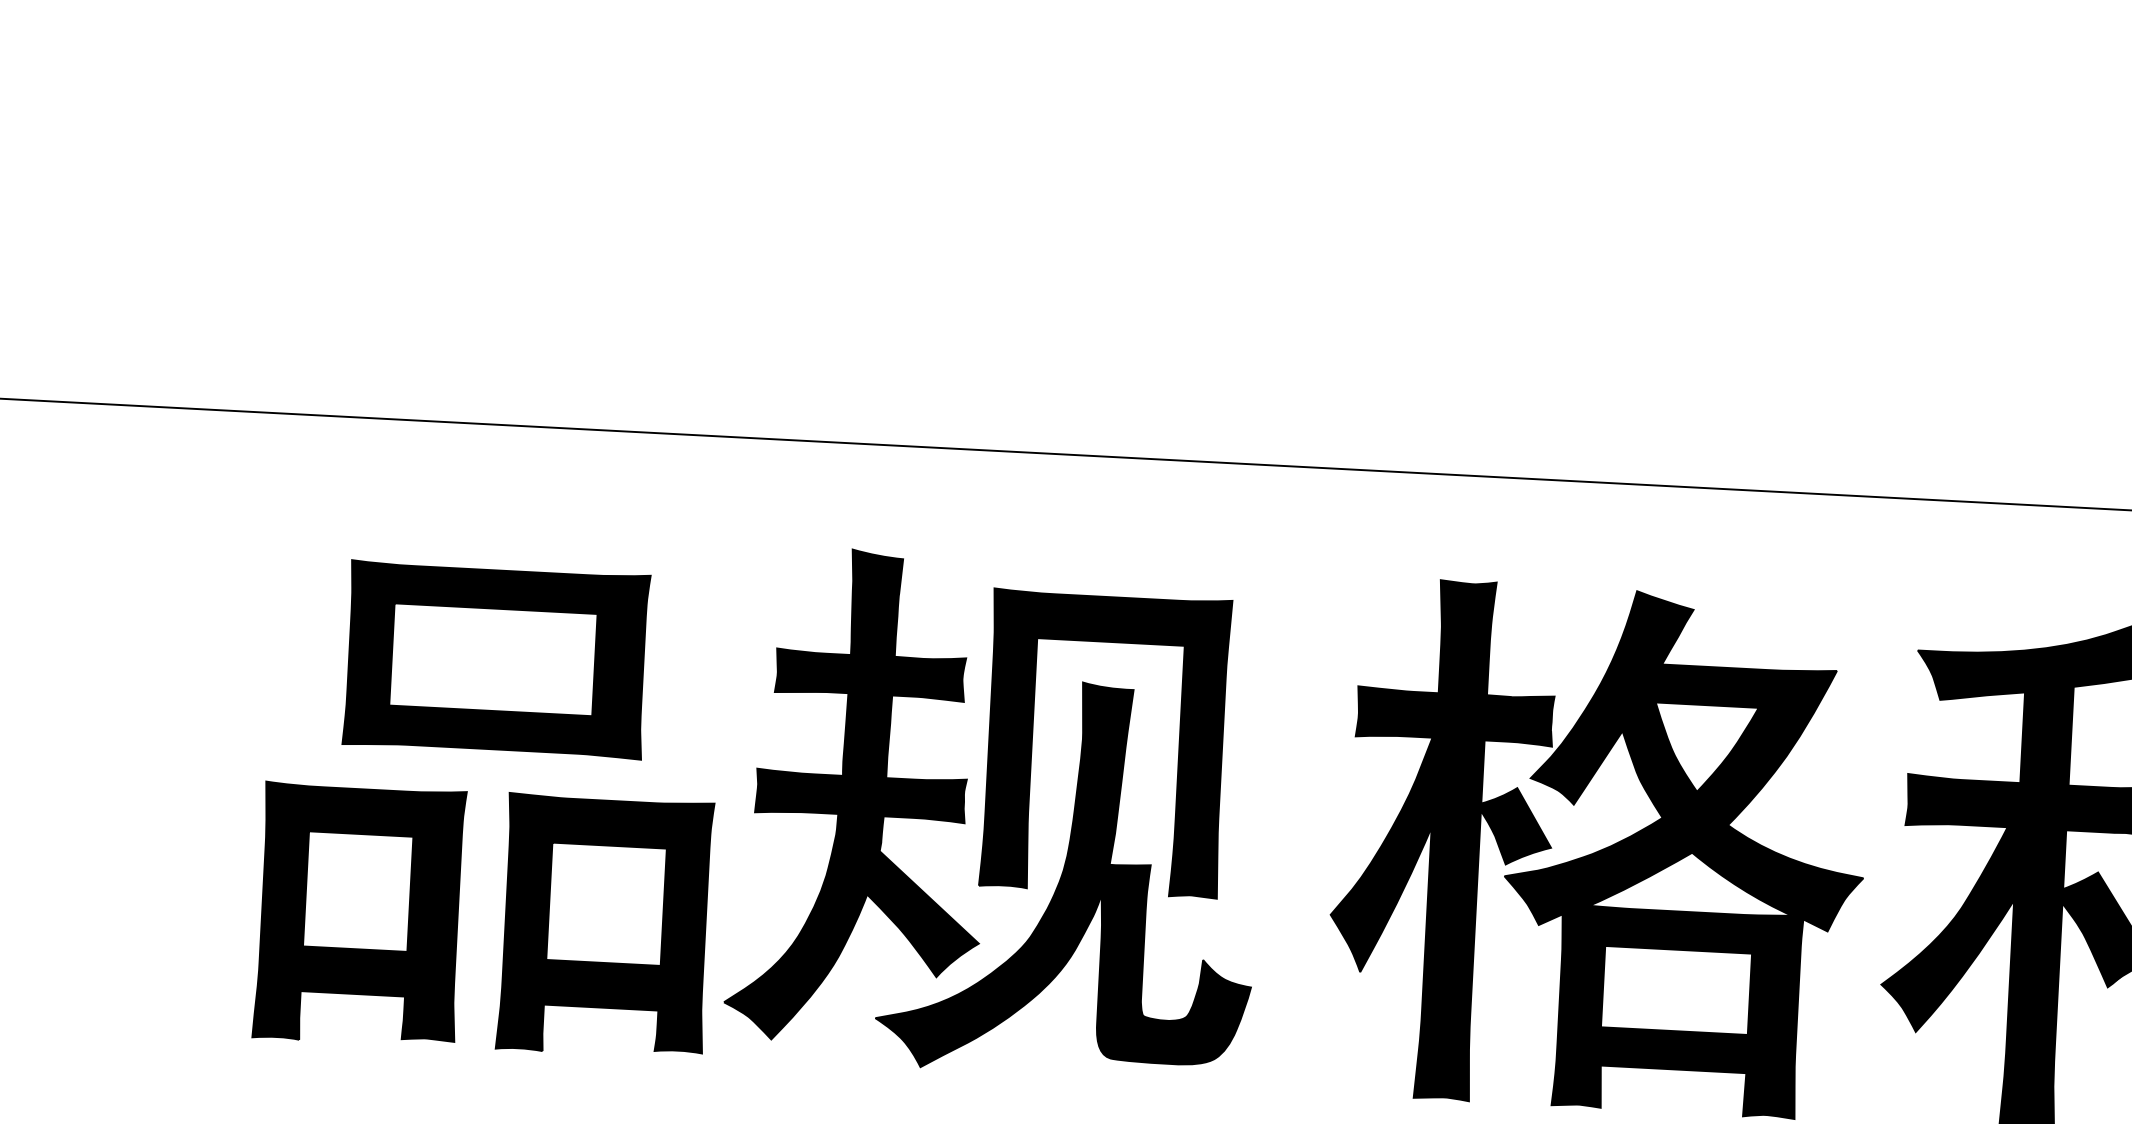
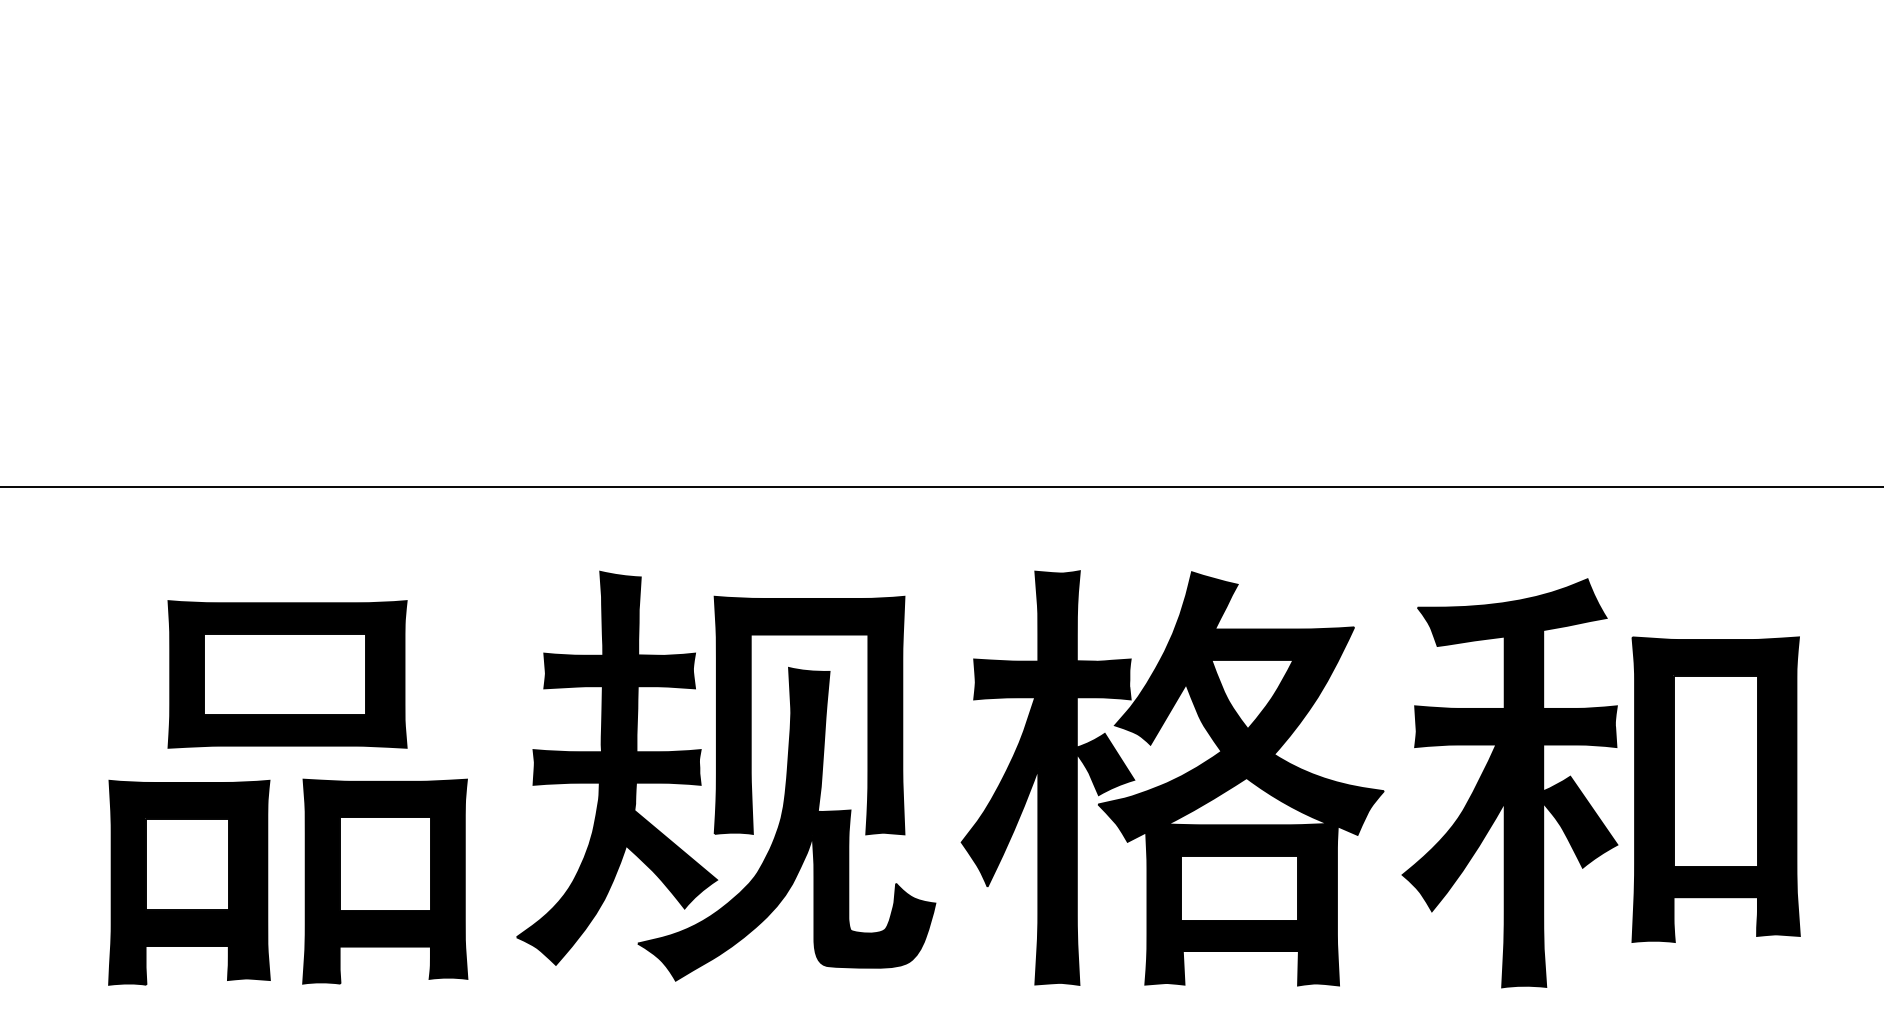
part: (997, 813) -> (726, 775), moved

